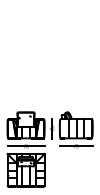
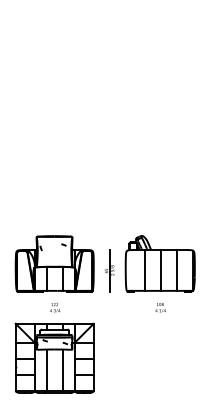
line: (25, 146) -> (53, 307), removed
line: (75, 146) -> (158, 307), removed

